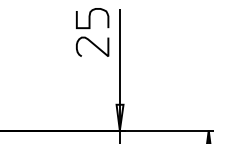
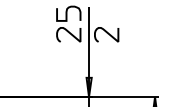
curve: (144, 45) -> (107, 33), added

